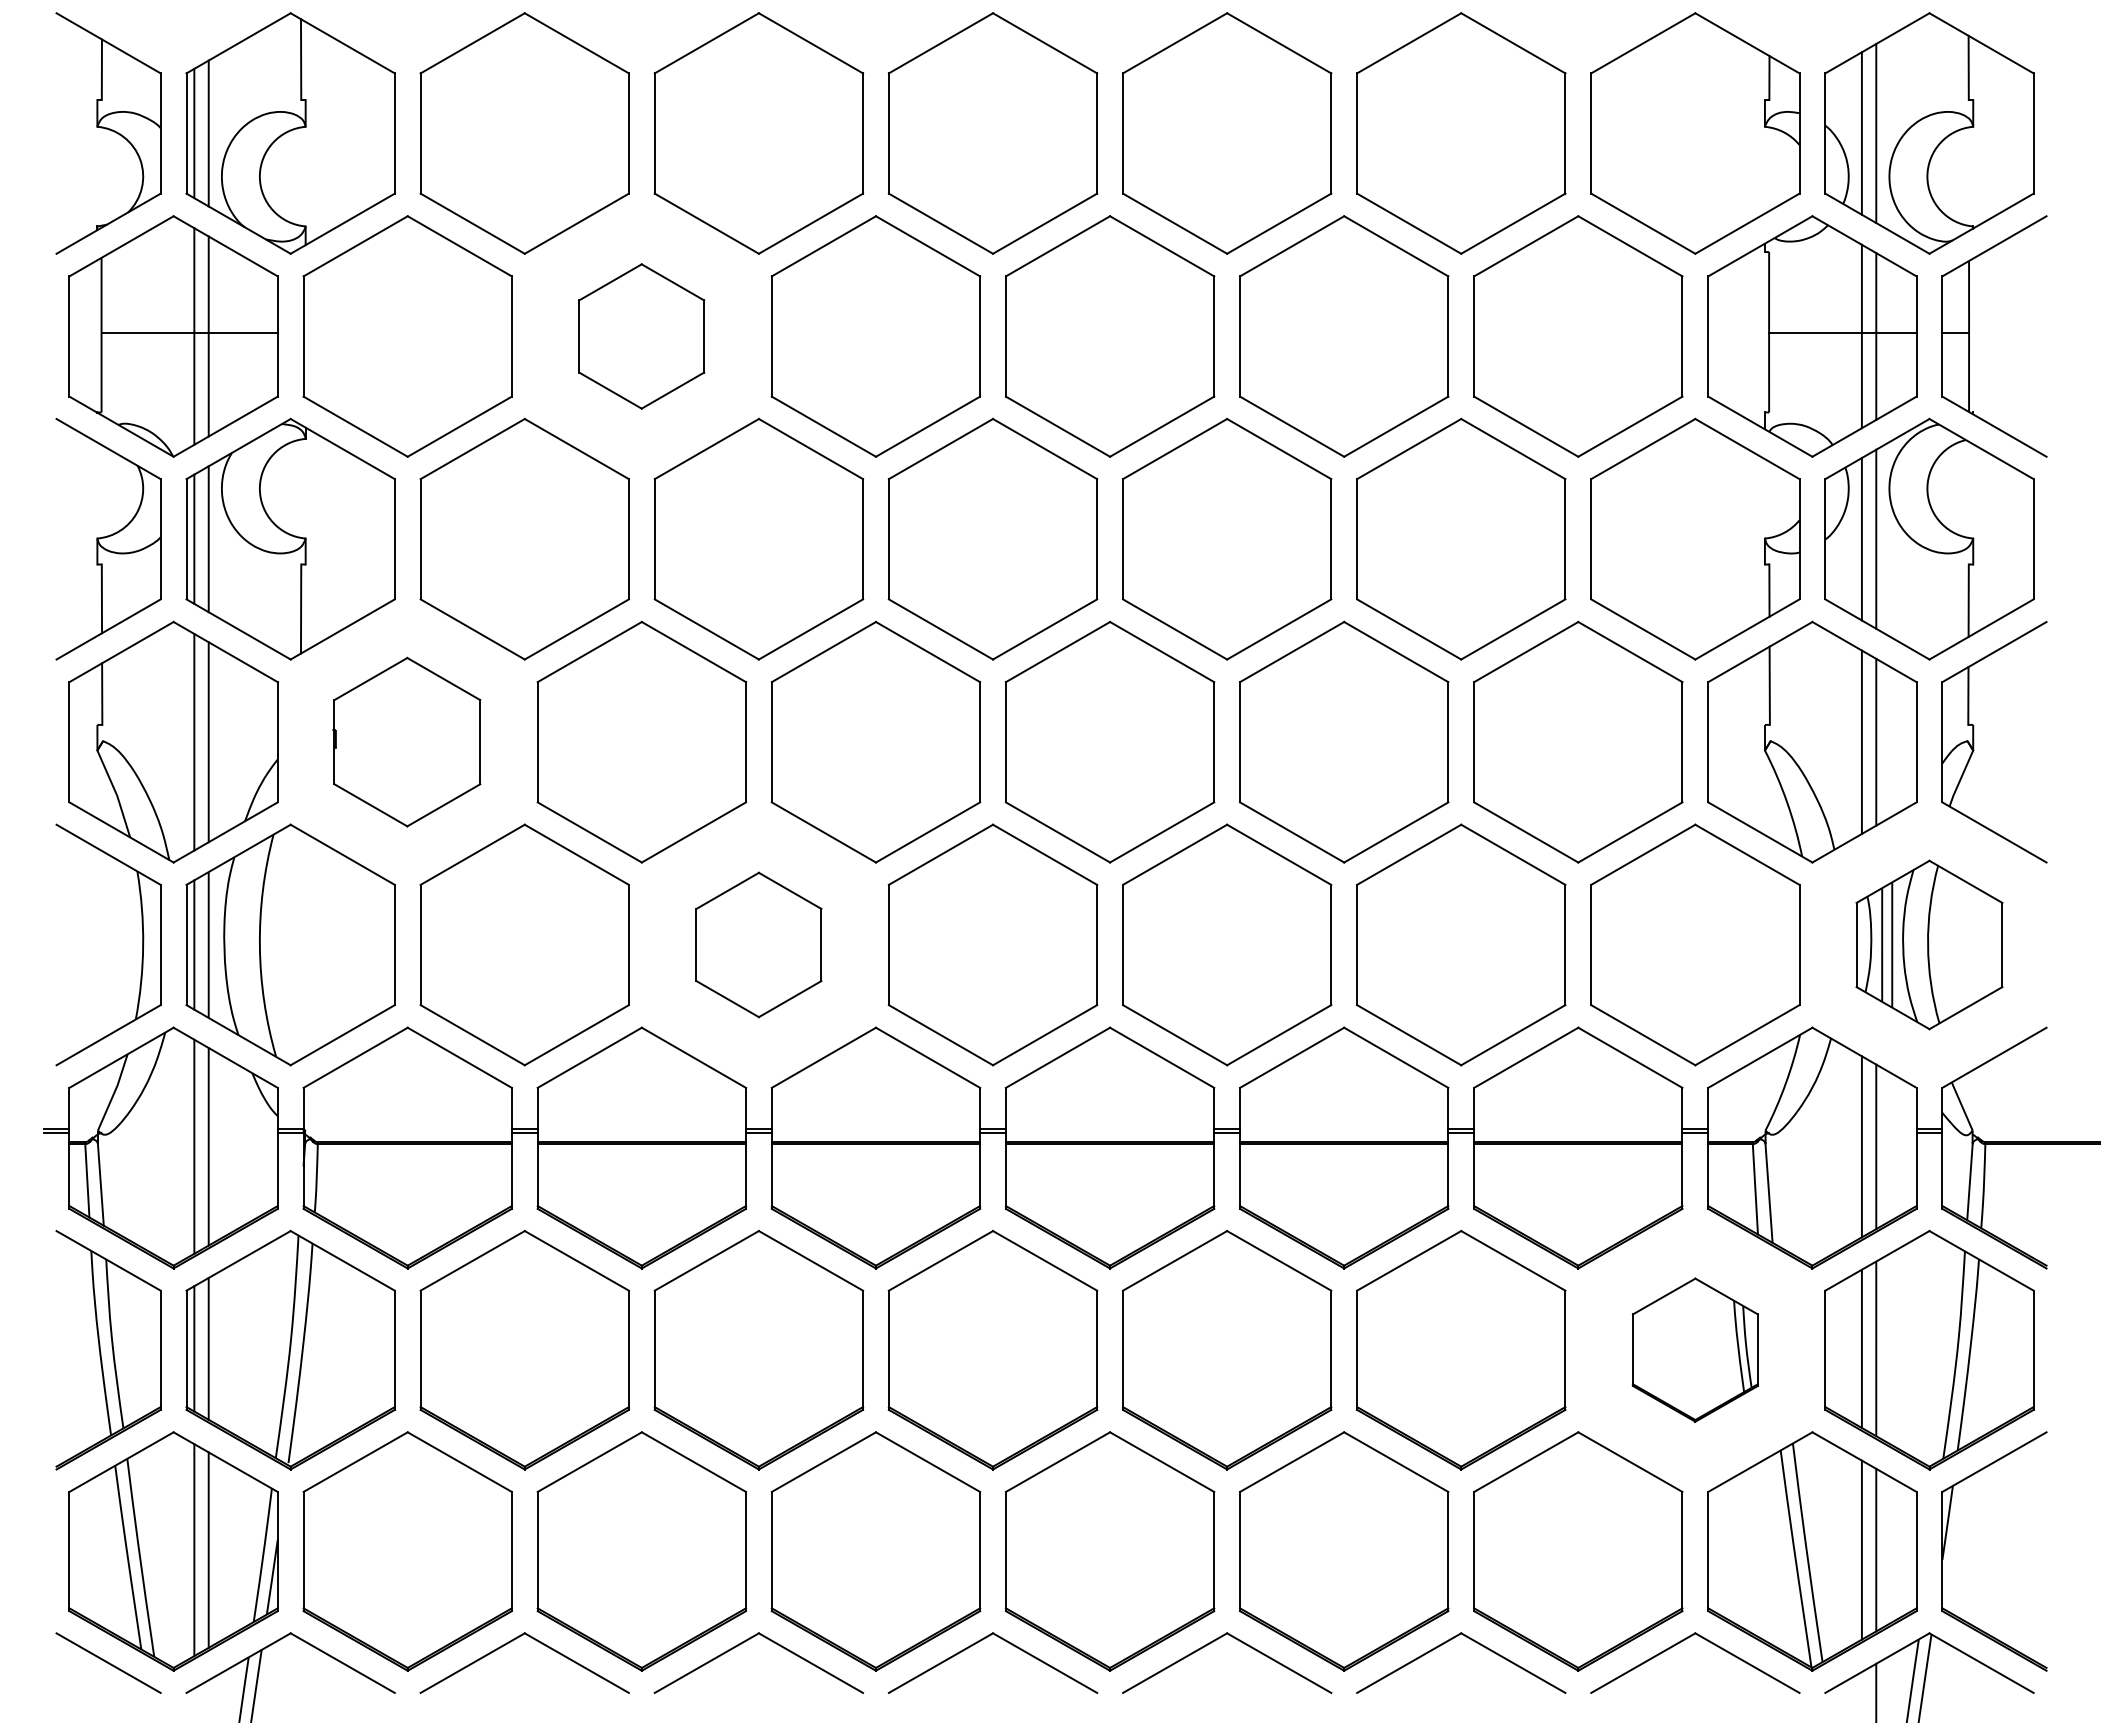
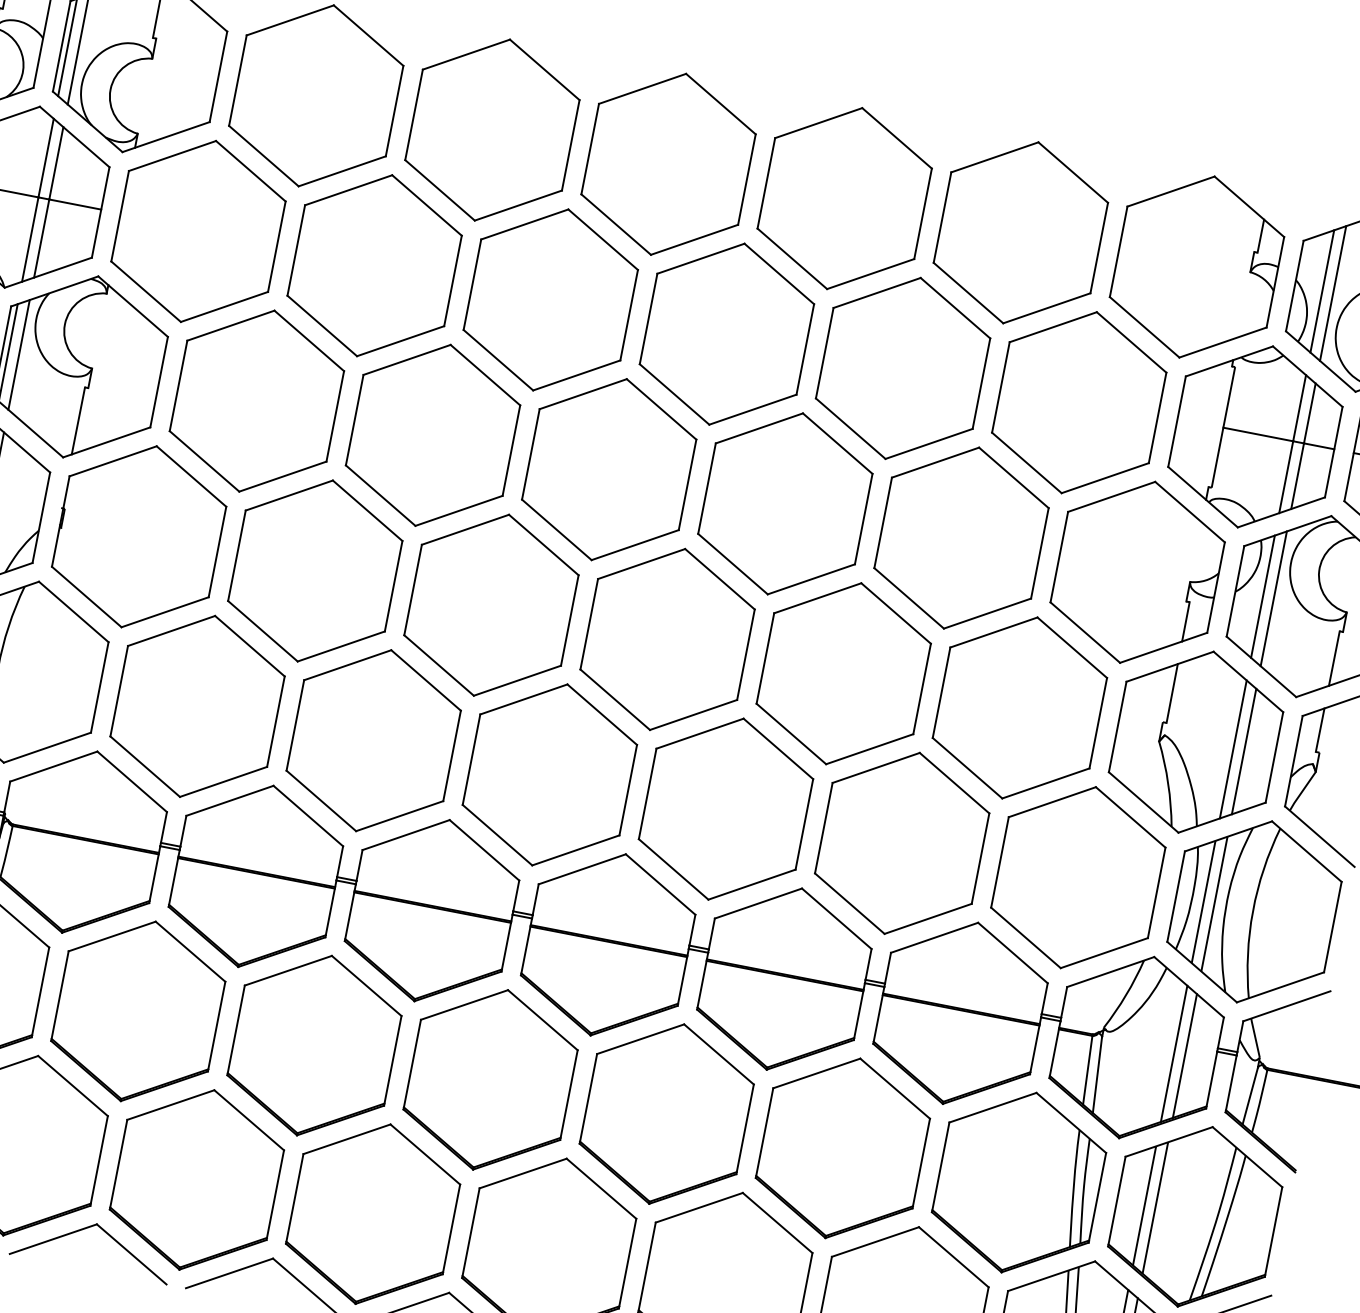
part: (641, 336) -> (374, 265), size x1.67
part: (406, 741) -> (138, 536), size x1.43
part: (758, 944) -> (373, 740), size x1.67
part: (1929, 944) -> (1254, 911), size x1.43
part: (1695, 1349) -> (1019, 1182), size x1.67

